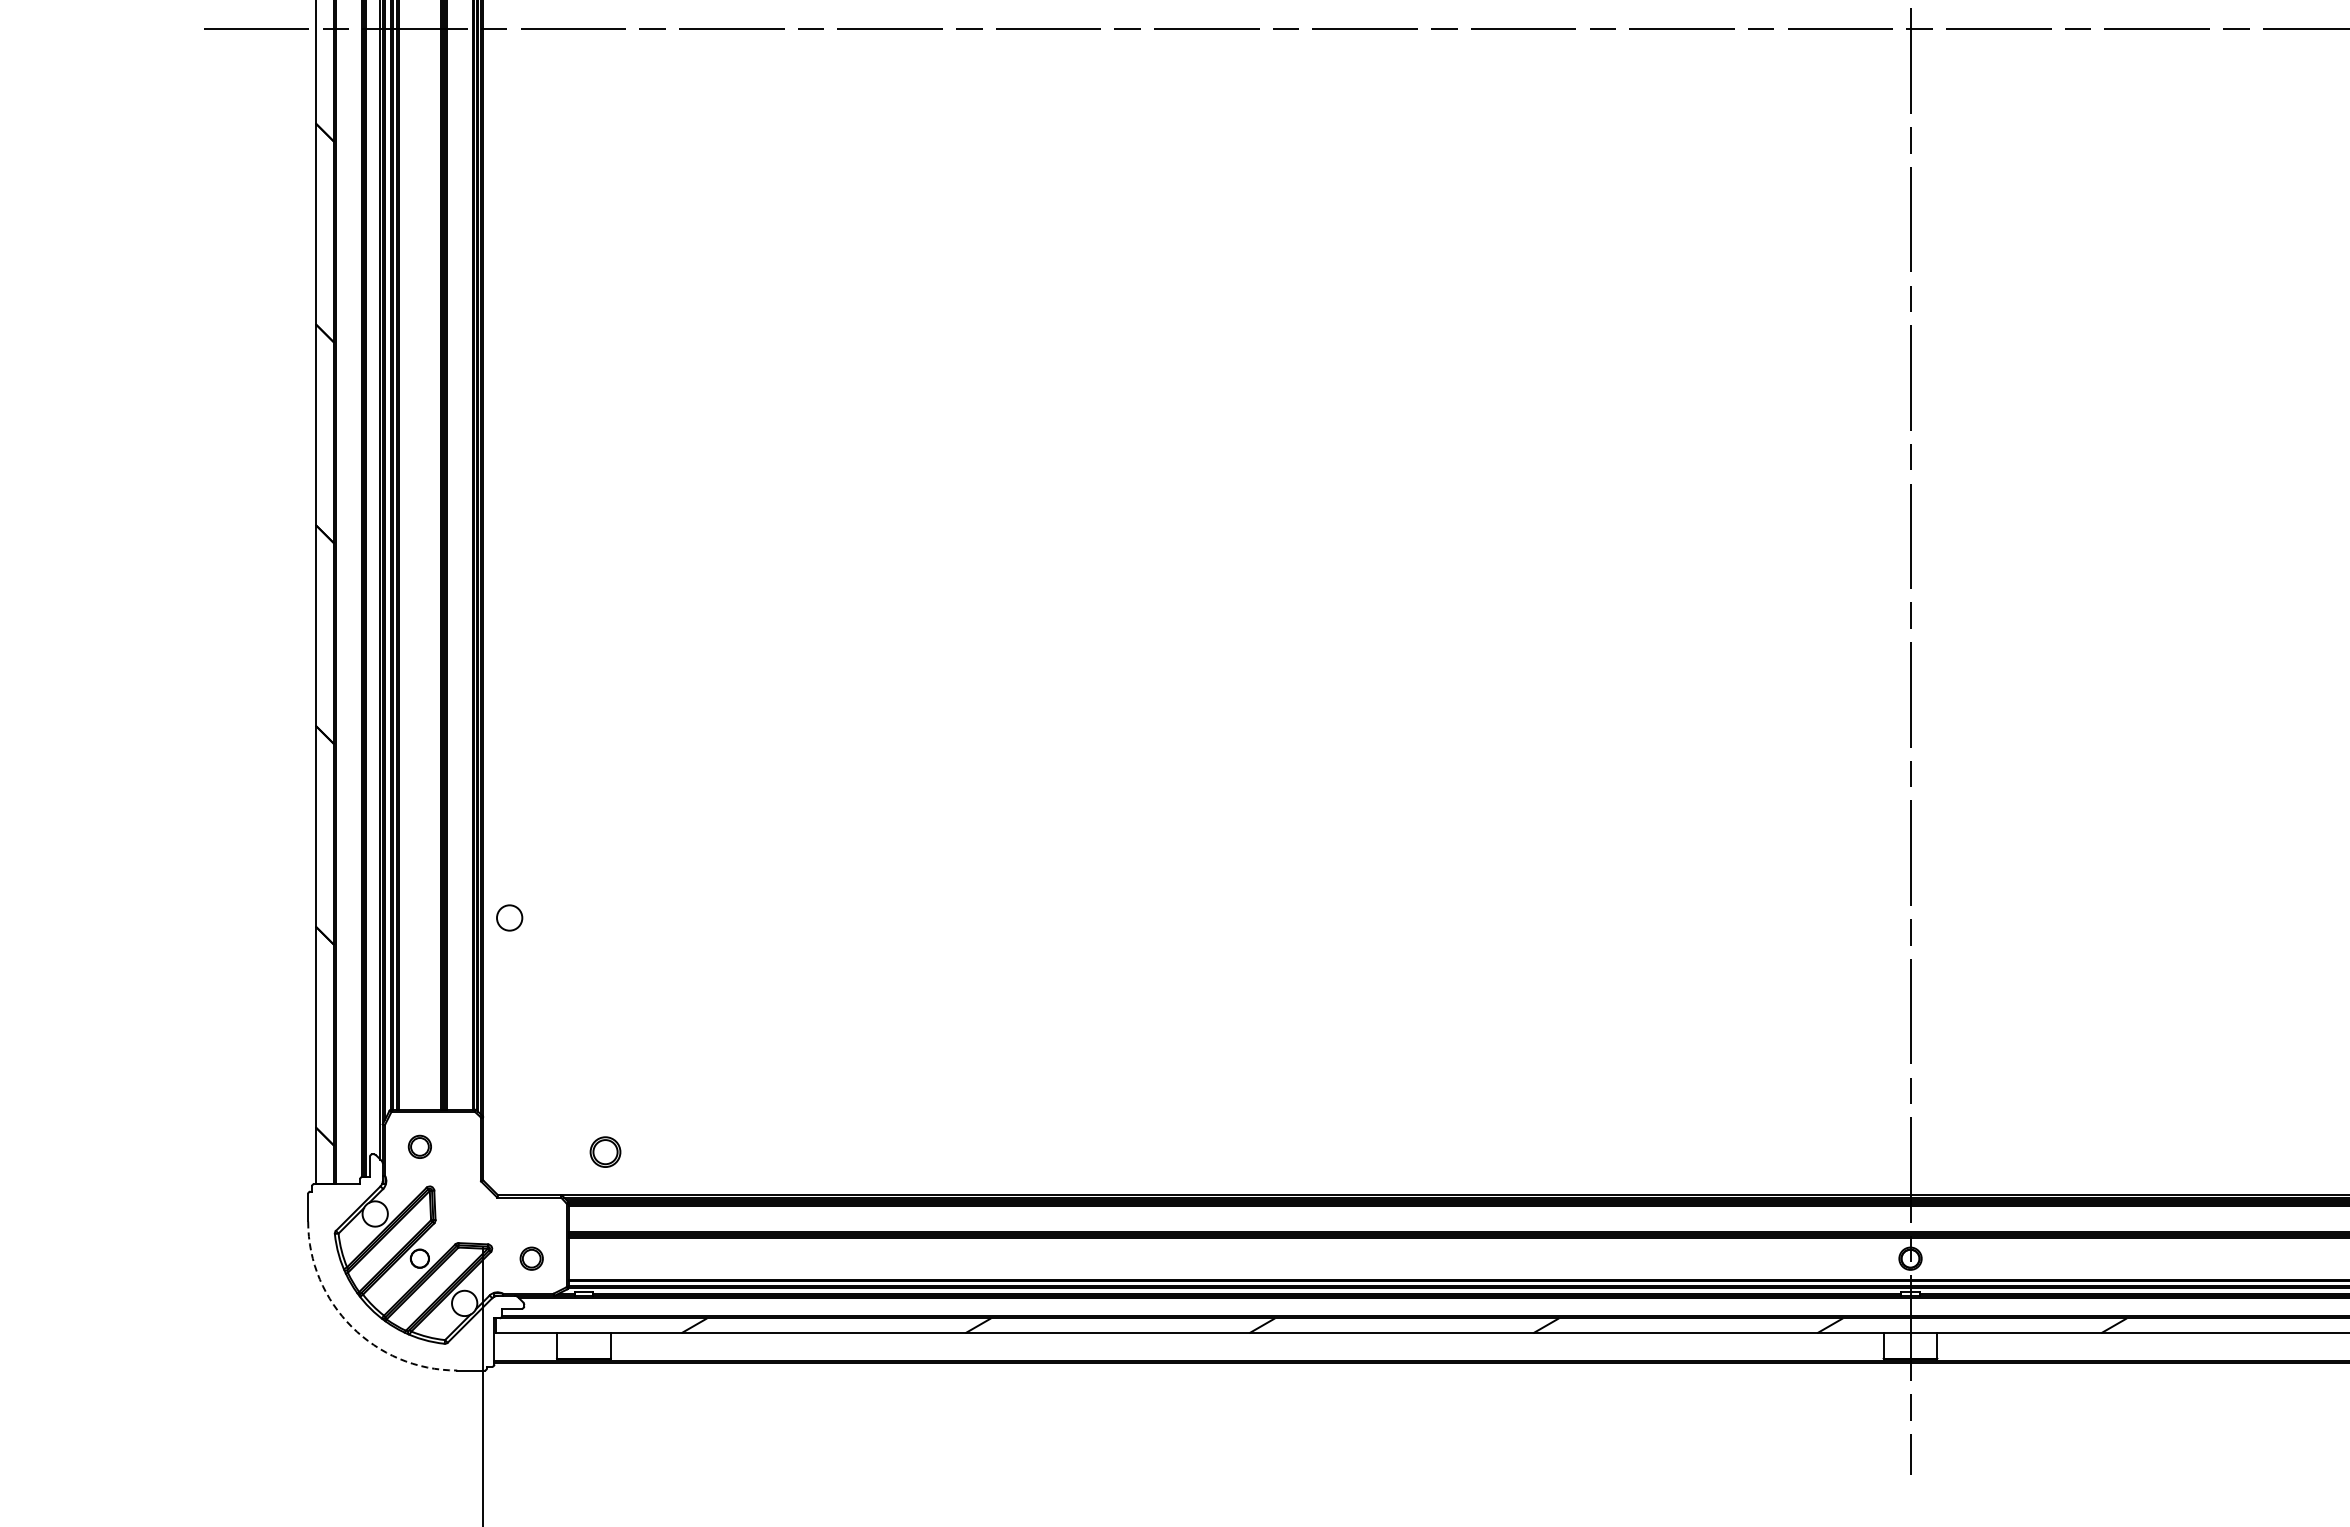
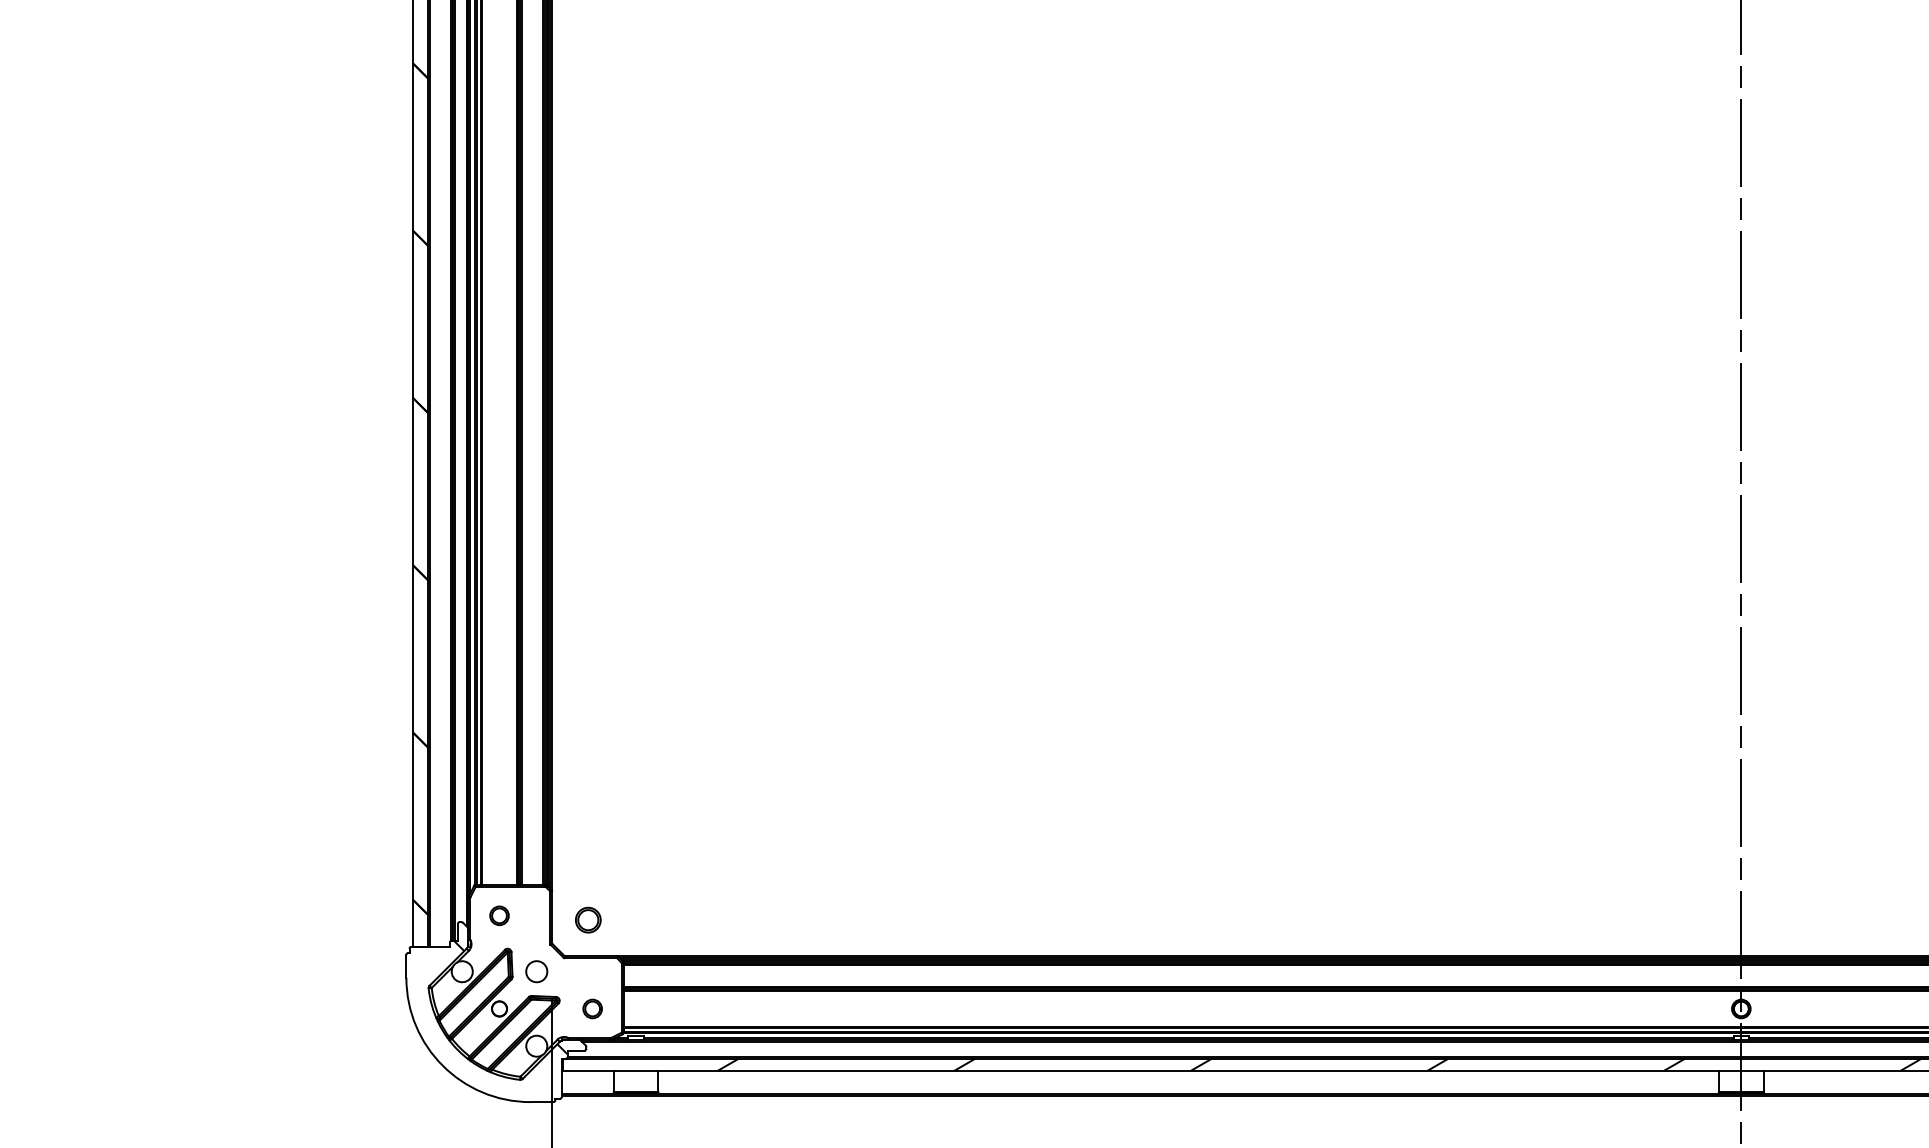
circle: (509, 917) -> (536, 971), moved
part: (605, 1151) -> (588, 919), moved
hatch: (433, 1244) -> (510, 997), added
arc: (351, 1326) -> (442, 1065), dashed -> solid

